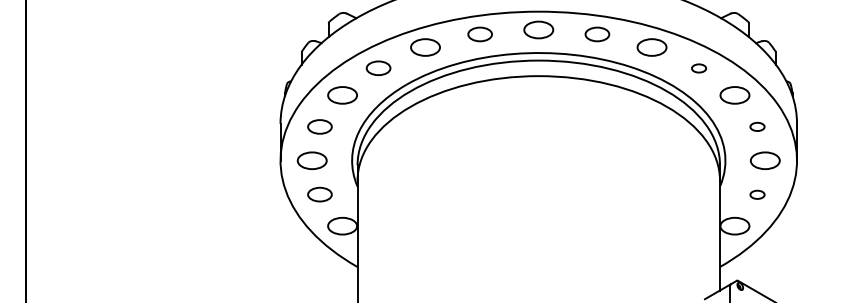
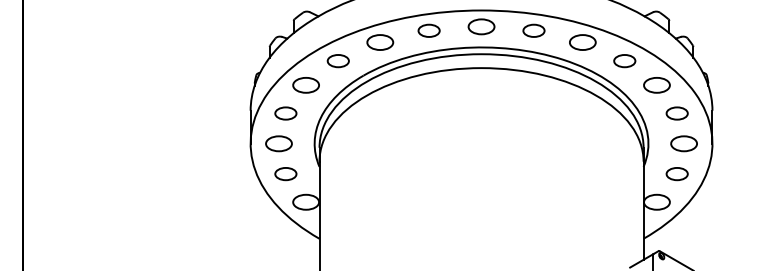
part: (698, 68) -> (624, 61), size x1.67
part: (756, 126) -> (676, 113), size x1.67
part: (756, 195) -> (676, 174), size x1.67

